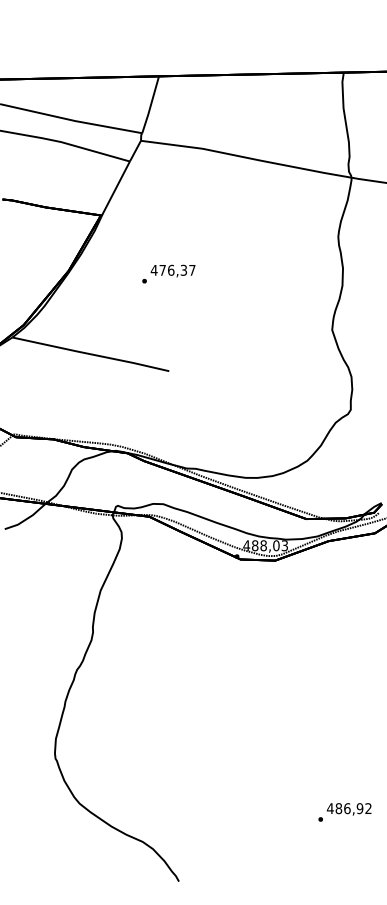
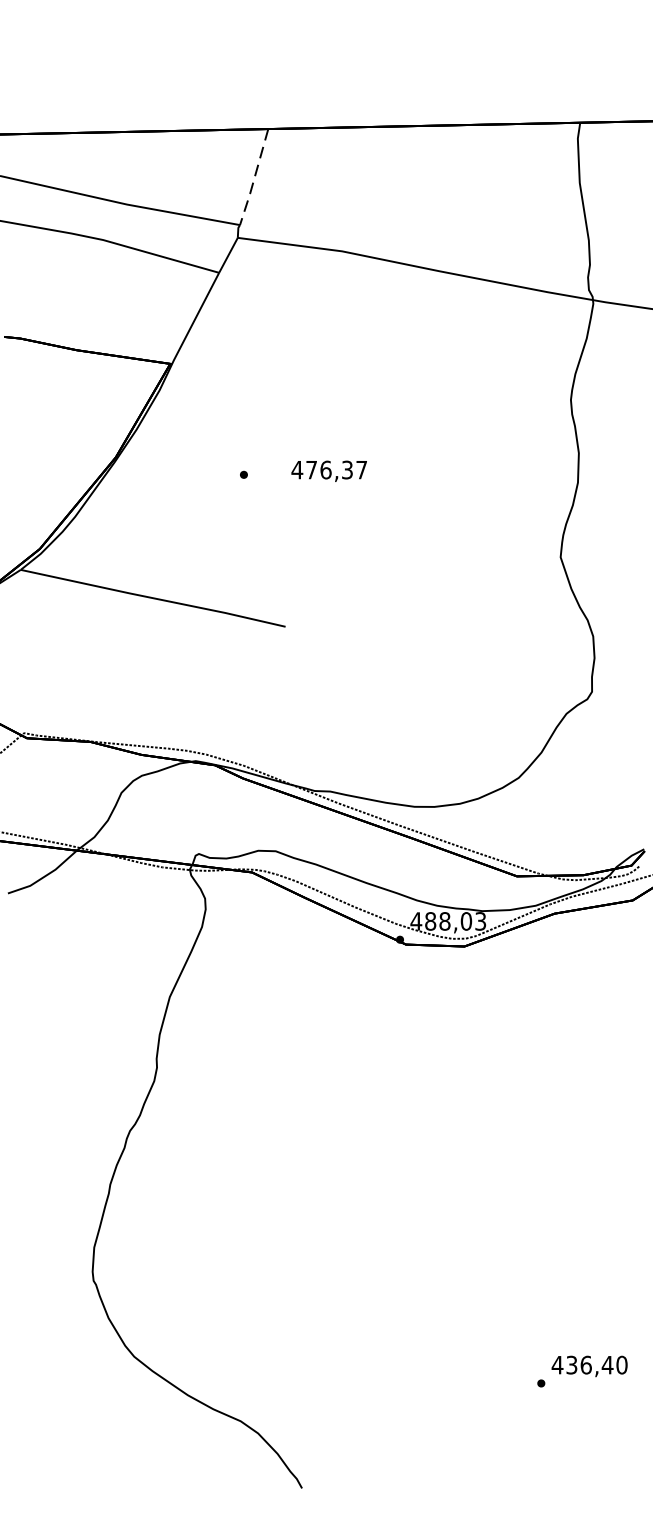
line: (150, 106) -> (253, 179), solid -> dashed
text: (172, 270) -> (328, 470), moved
text: (353, 808) -> (596, 1364), 486,92 -> 436,40

